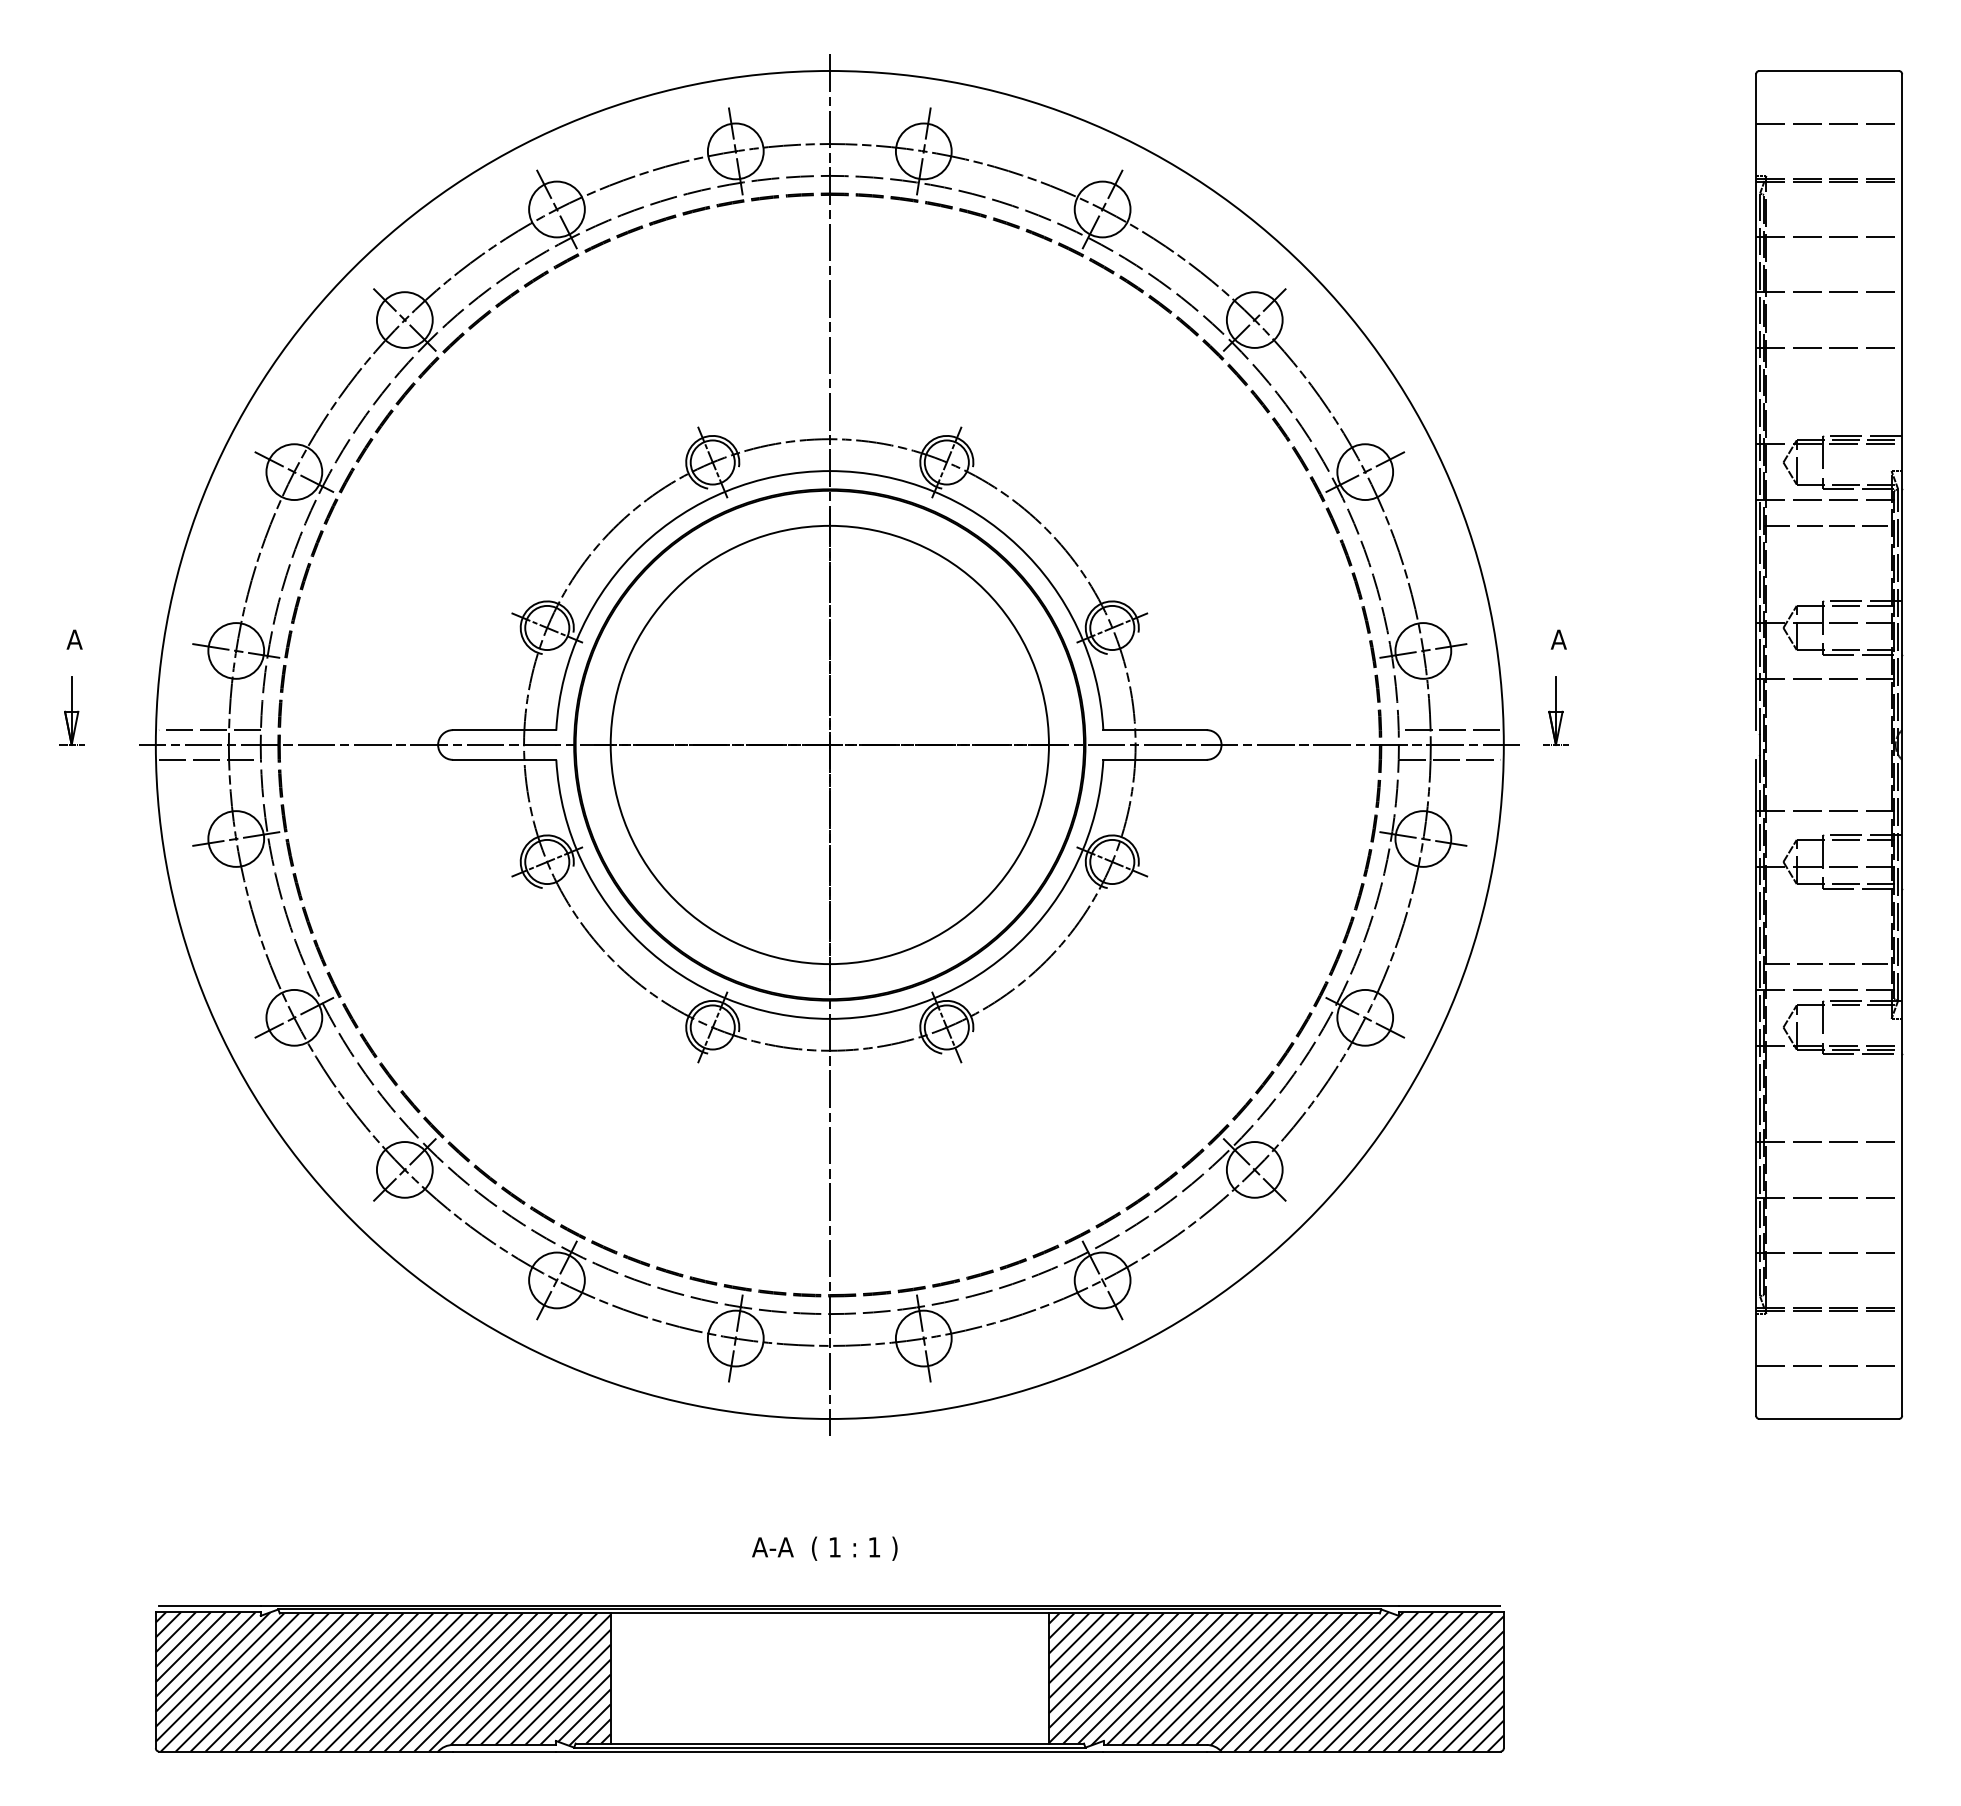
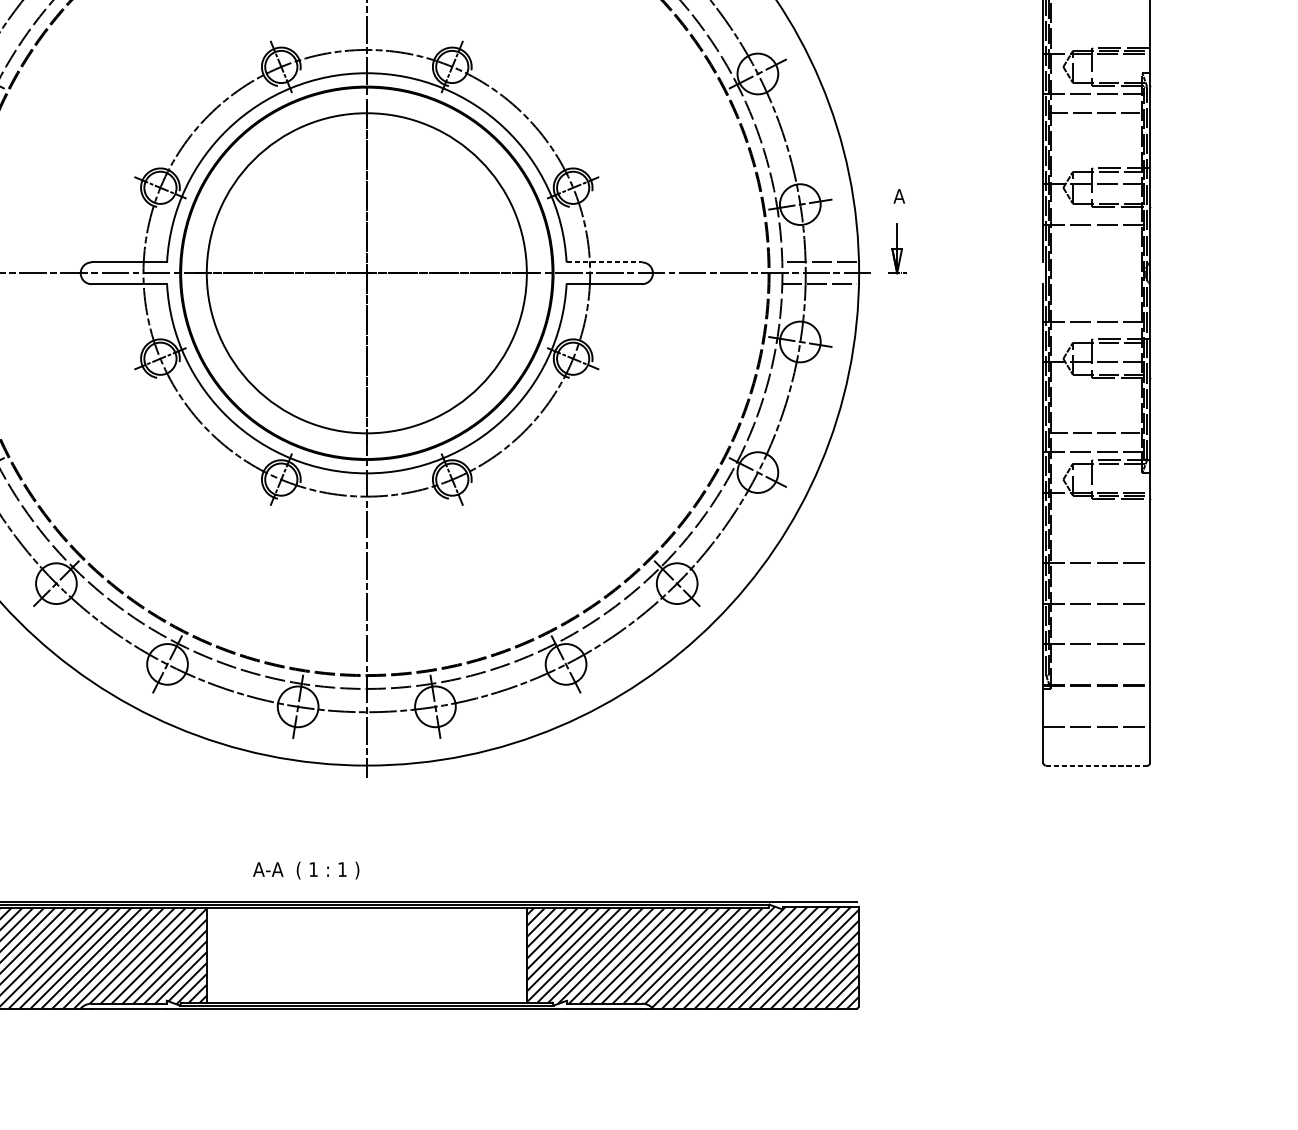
line: (1155, 730) -> (604, 262), solid -> dashed
line: (1829, 1418) -> (1096, 765), solid -> dashed
text: (824, 1548) -> (305, 870), moved

